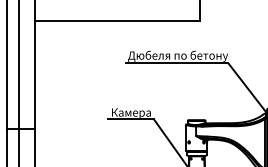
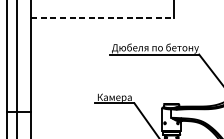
line: (118, 21) -> (103, 18), solid -> dashed

